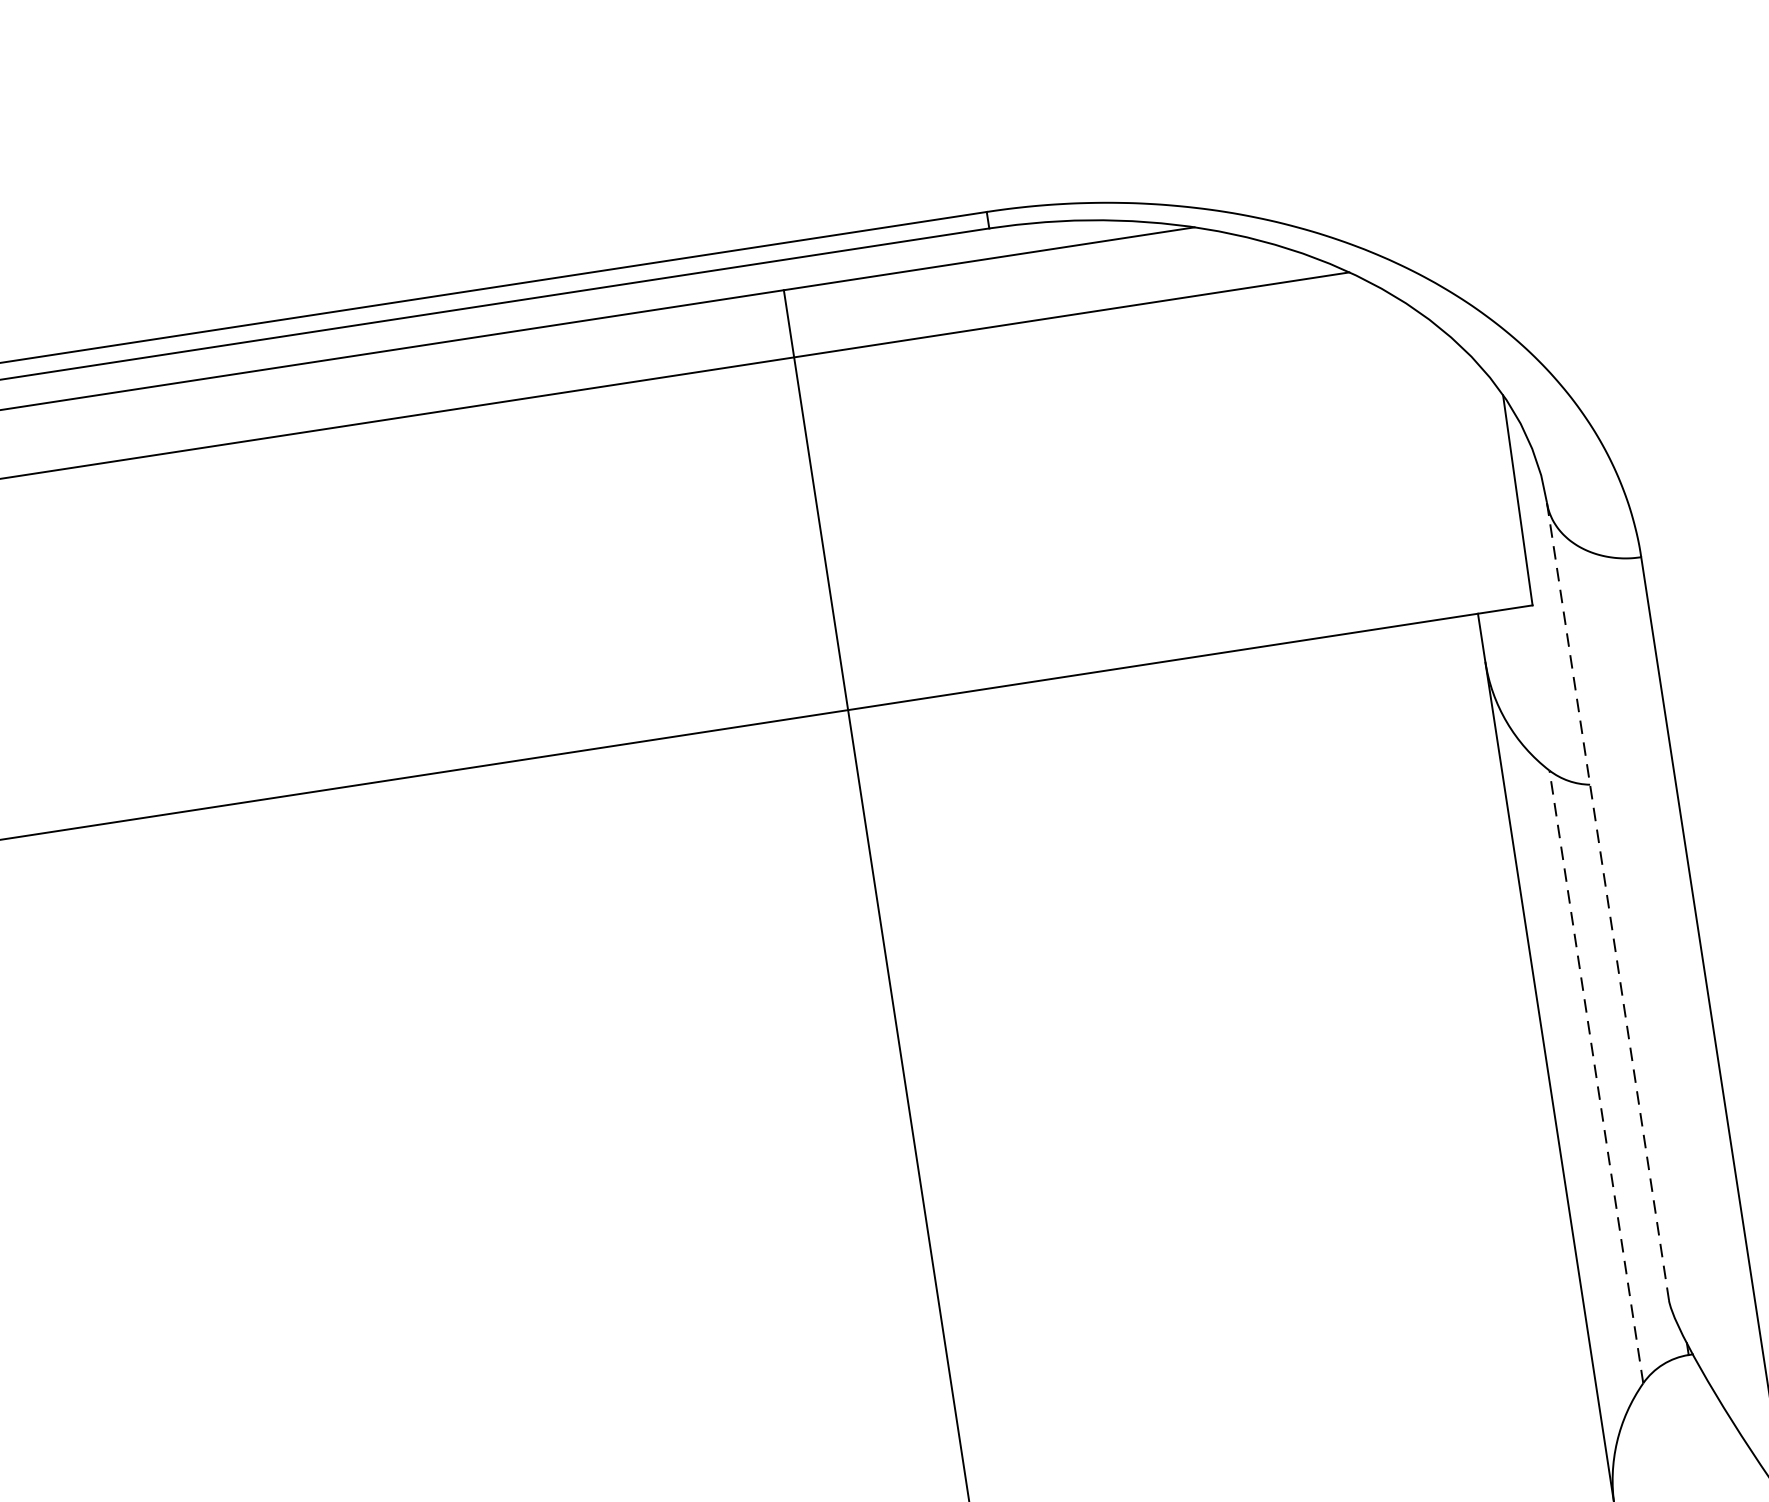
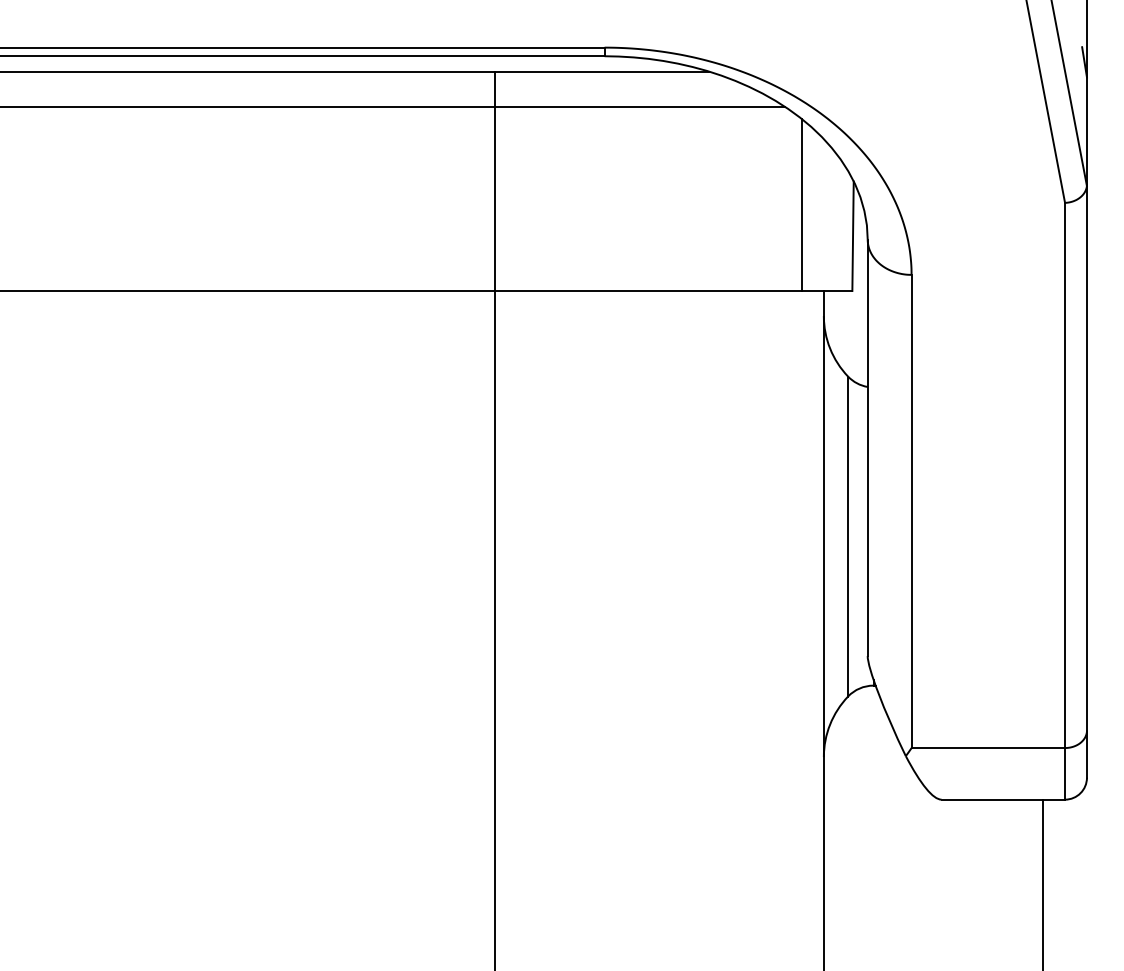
line: (1409, 454) -> (801, 204), added
line: (1607, 902) -> (867, 448), dashed -> solid
line: (1597, 1076) -> (848, 536), dashed -> solid

